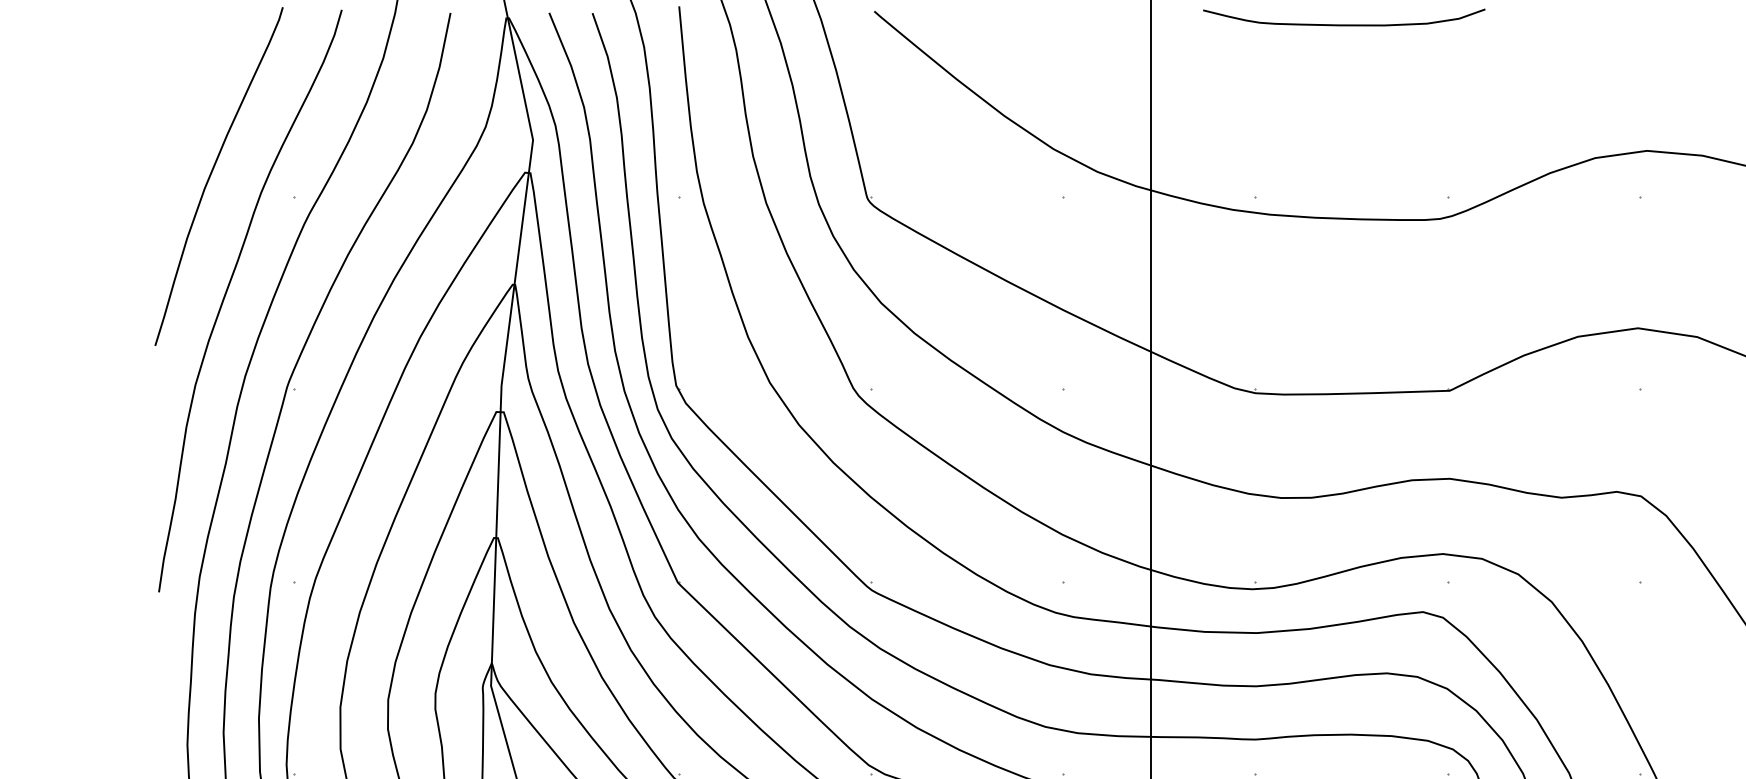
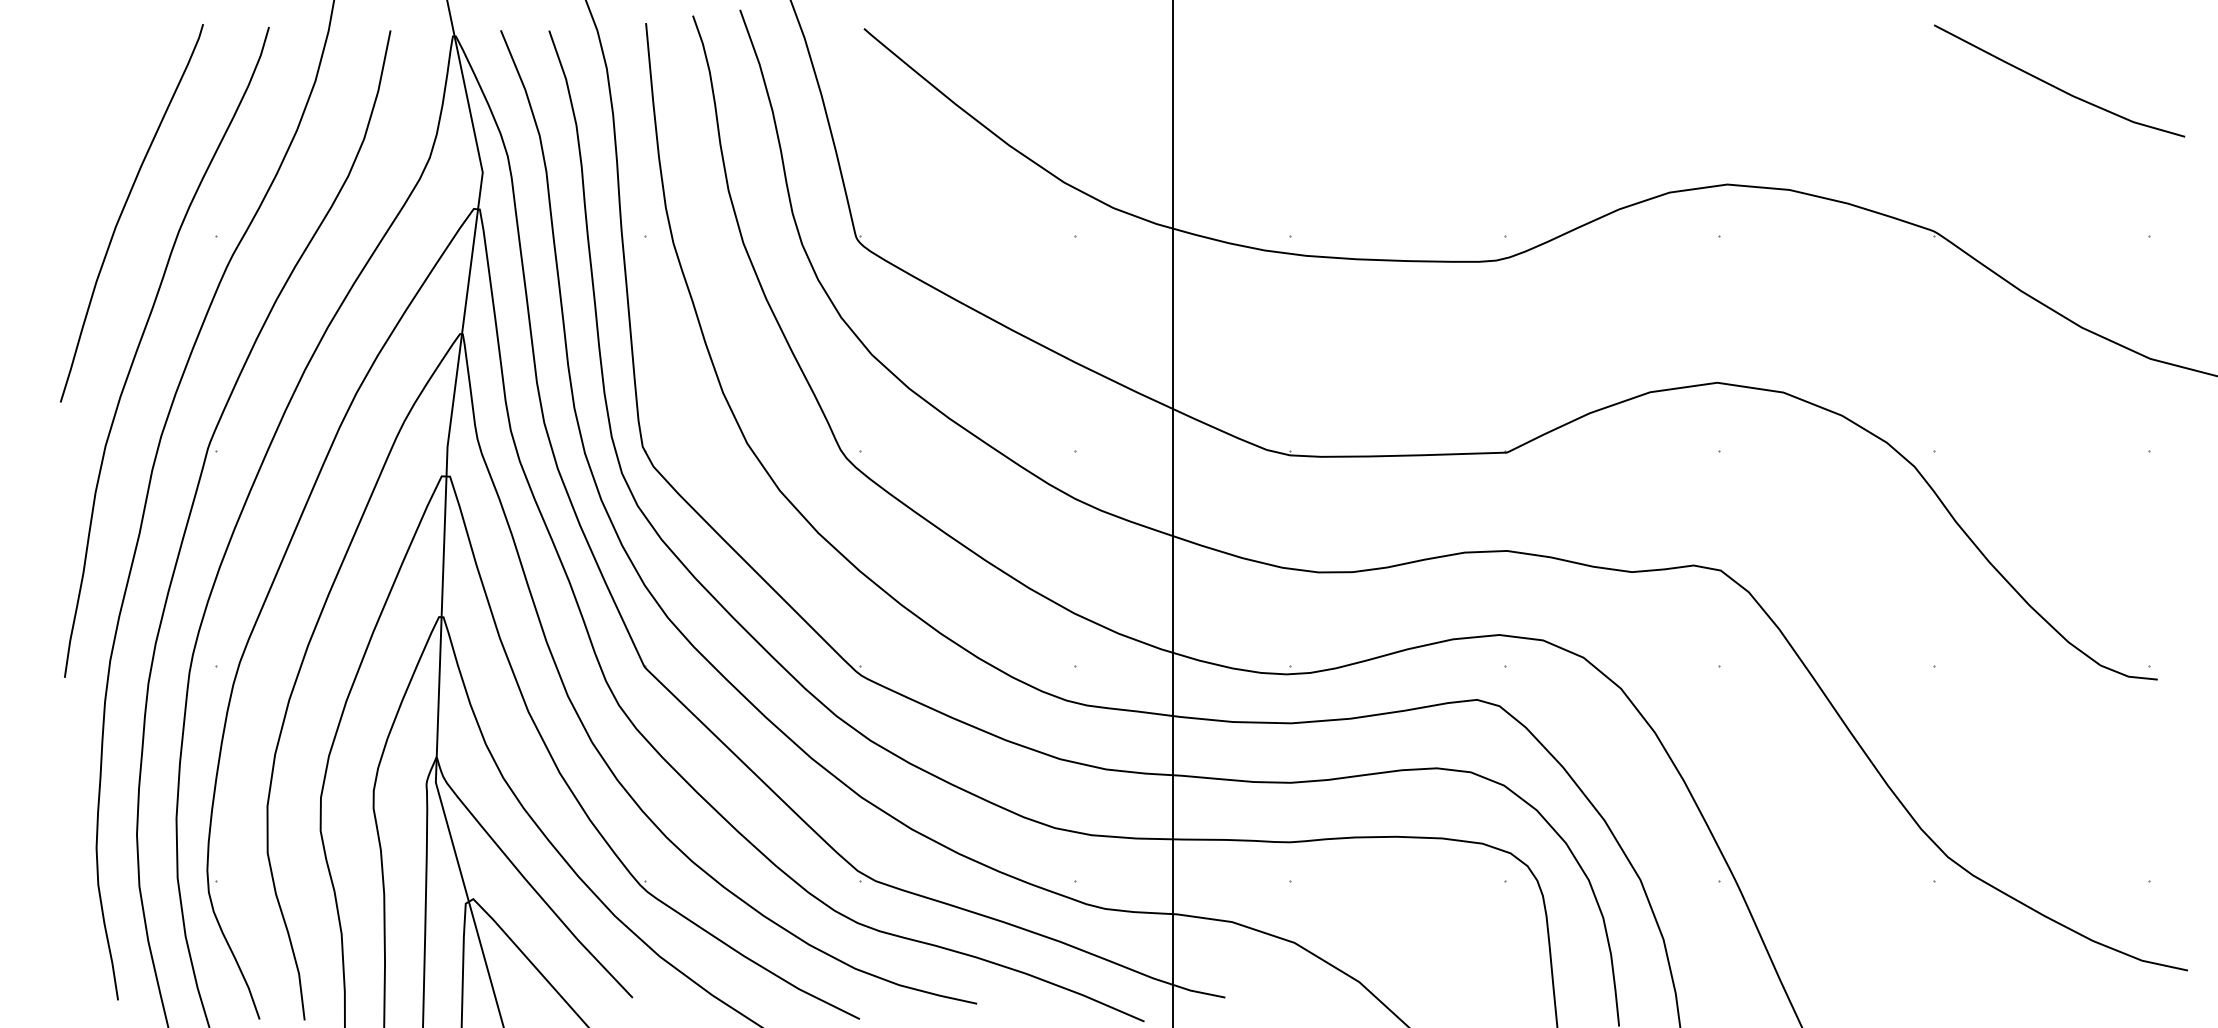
curve: (1343, 24) -> (1388, 43), removed

